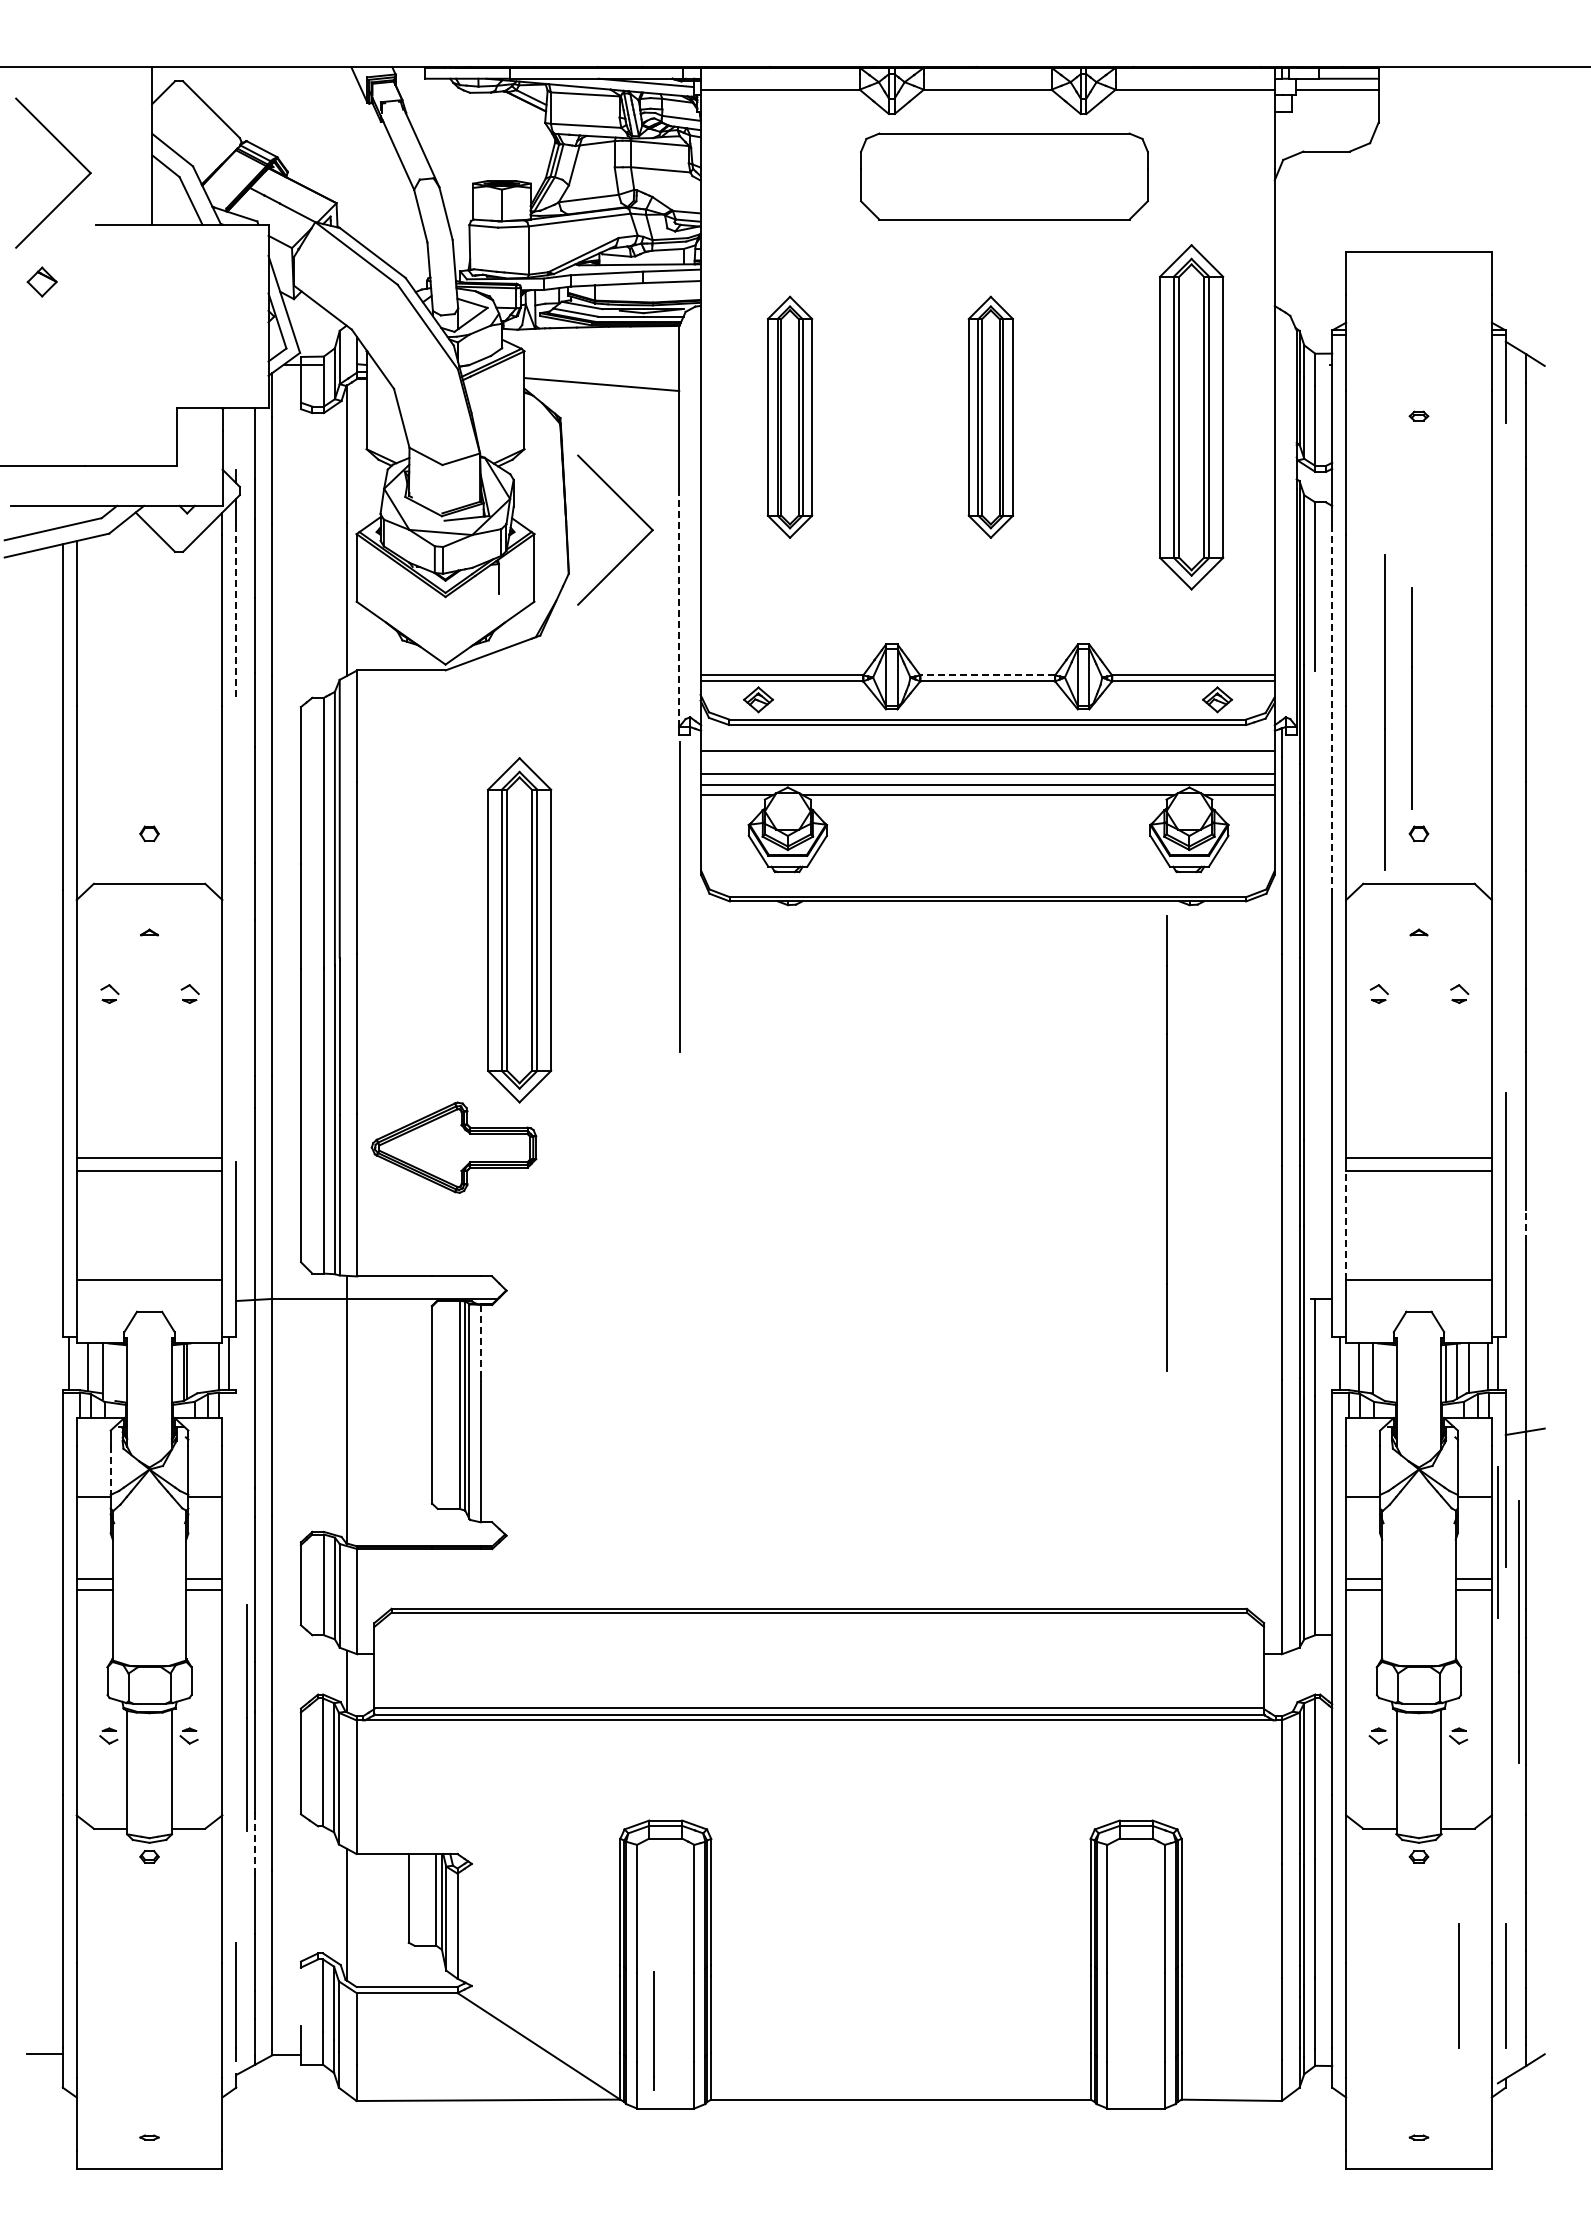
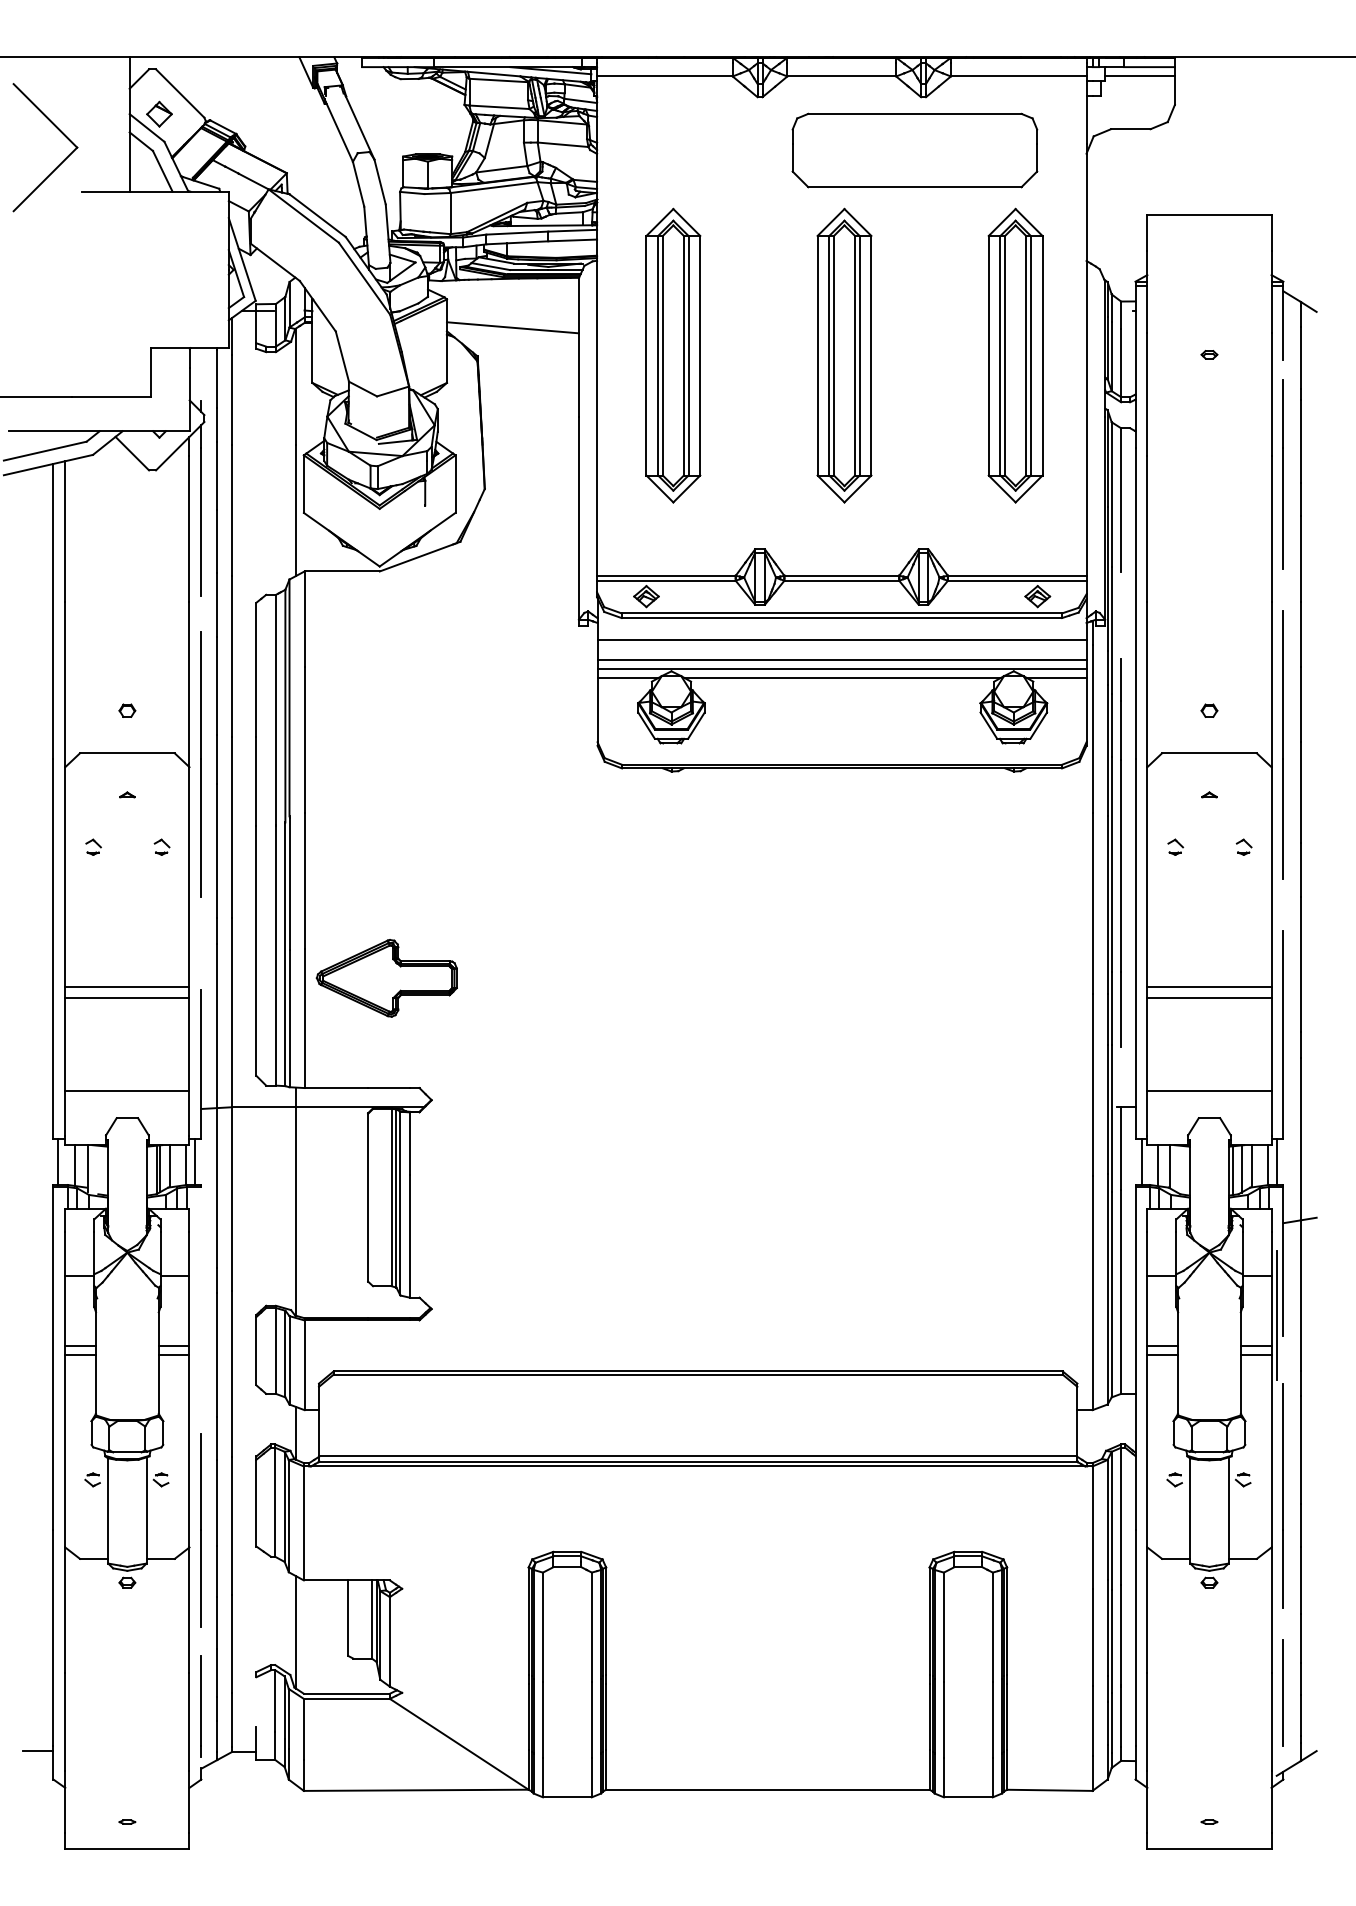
part: (1004, 176) -> (914, 150), moved
part: (41, 281) -> (158, 113), moved
part: (789, 417) -> (672, 355), size x1.43
part: (990, 417) -> (844, 355), size x1.43
part: (632, 511) -> (539, 436), removed
line: (679, 608) -> (579, 518), dashed -> solid
line: (236, 612) -> (201, 522), dashed -> solid
line: (987, 675) -> (841, 575), dashed -> solid
line: (1411, 698) -> (1283, 474), moved
line: (1332, 708) -> (1135, 603), dashed -> solid
line: (1384, 712) -> (1283, 744), moved
line: (679, 896) -> (200, 764), moved
part: (519, 930) -> (442, 793), removed
line: (1166, 1143) -> (1120, 852), moved
line: (1346, 1225) -> (1147, 1044), dashed -> solid
line: (1526, 1225) -> (1301, 1044), dashed -> solid
line: (480, 1341) -> (409, 1143), dashed -> solid
line: (199, 1367) -> (169, 1165), added
line: (110, 1471) -> (94, 1254), dashed -> solid
line: (1518, 1631) -> (1283, 1495), moved
line: (246, 1717) -> (200, 1529), moved
line: (255, 1843) -> (217, 1571), dashed -> solid
line: (1458, 1985) -> (1243, 1692), removed
line: (653, 2030) -> (556, 1730), removed

